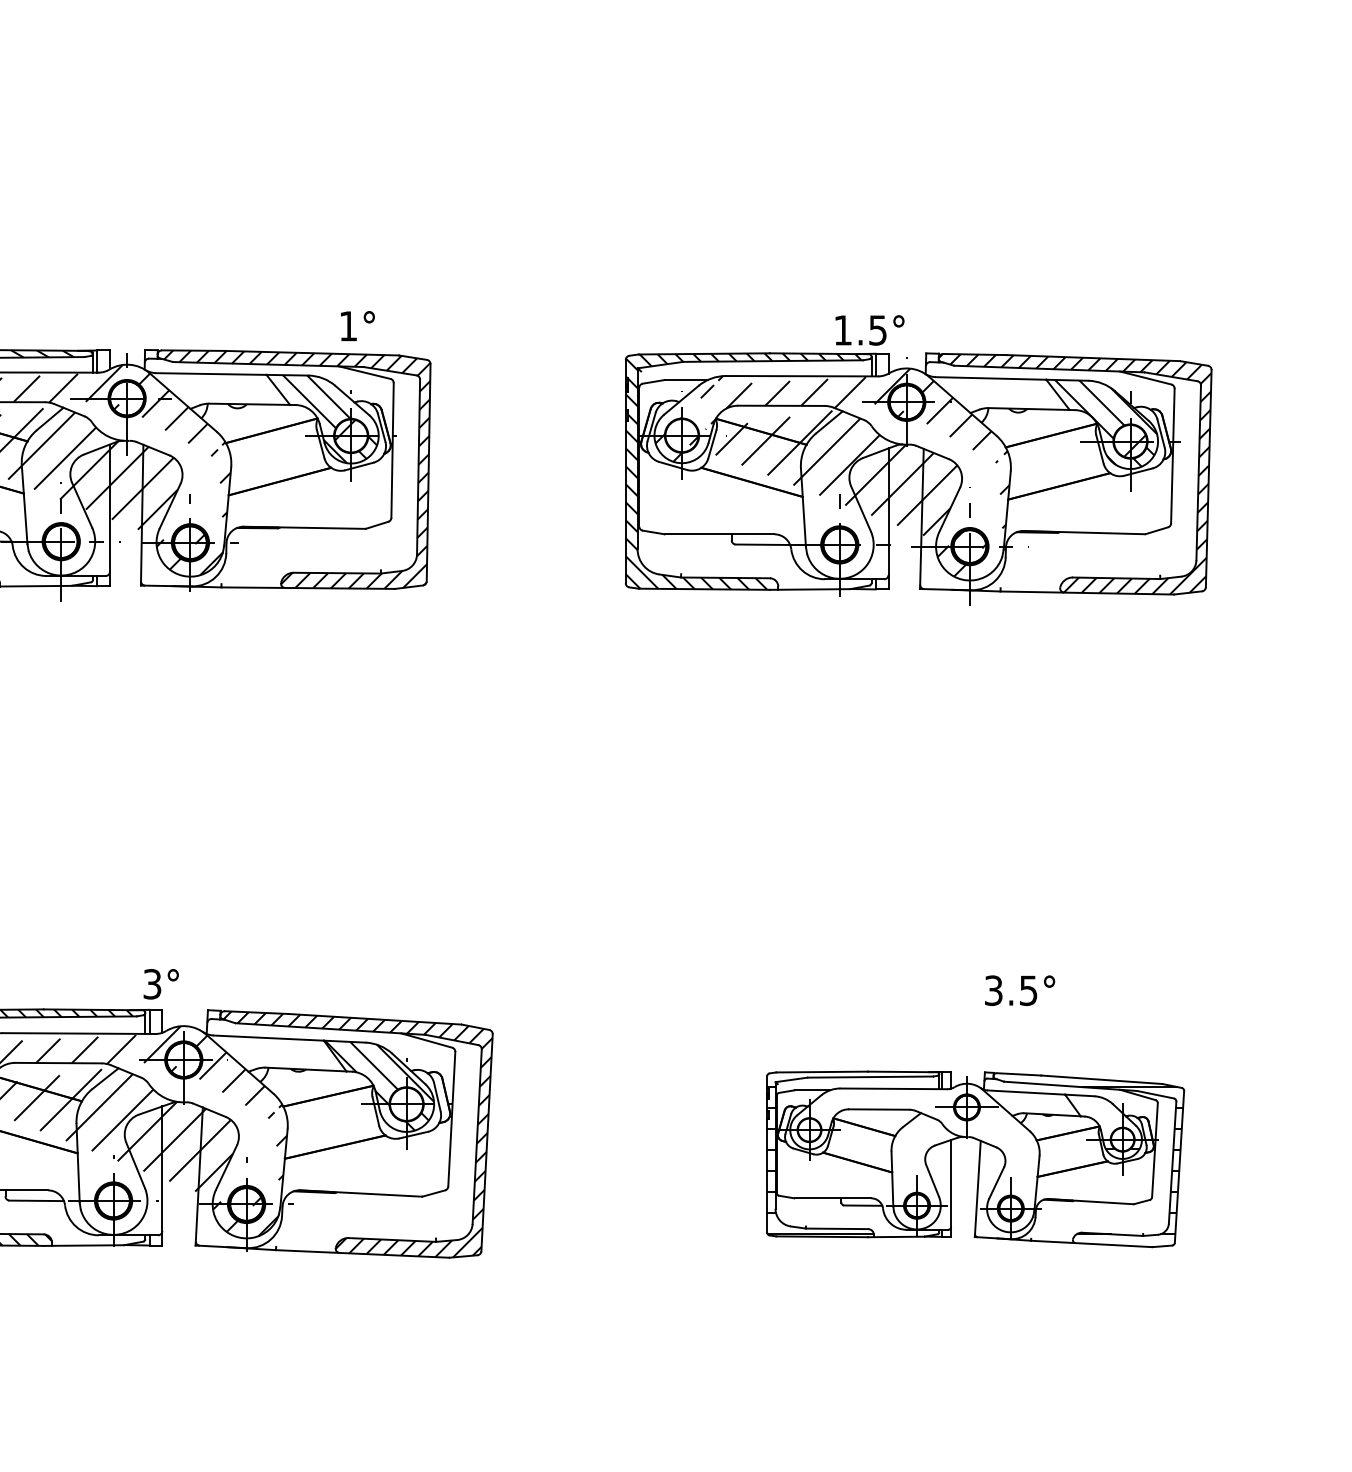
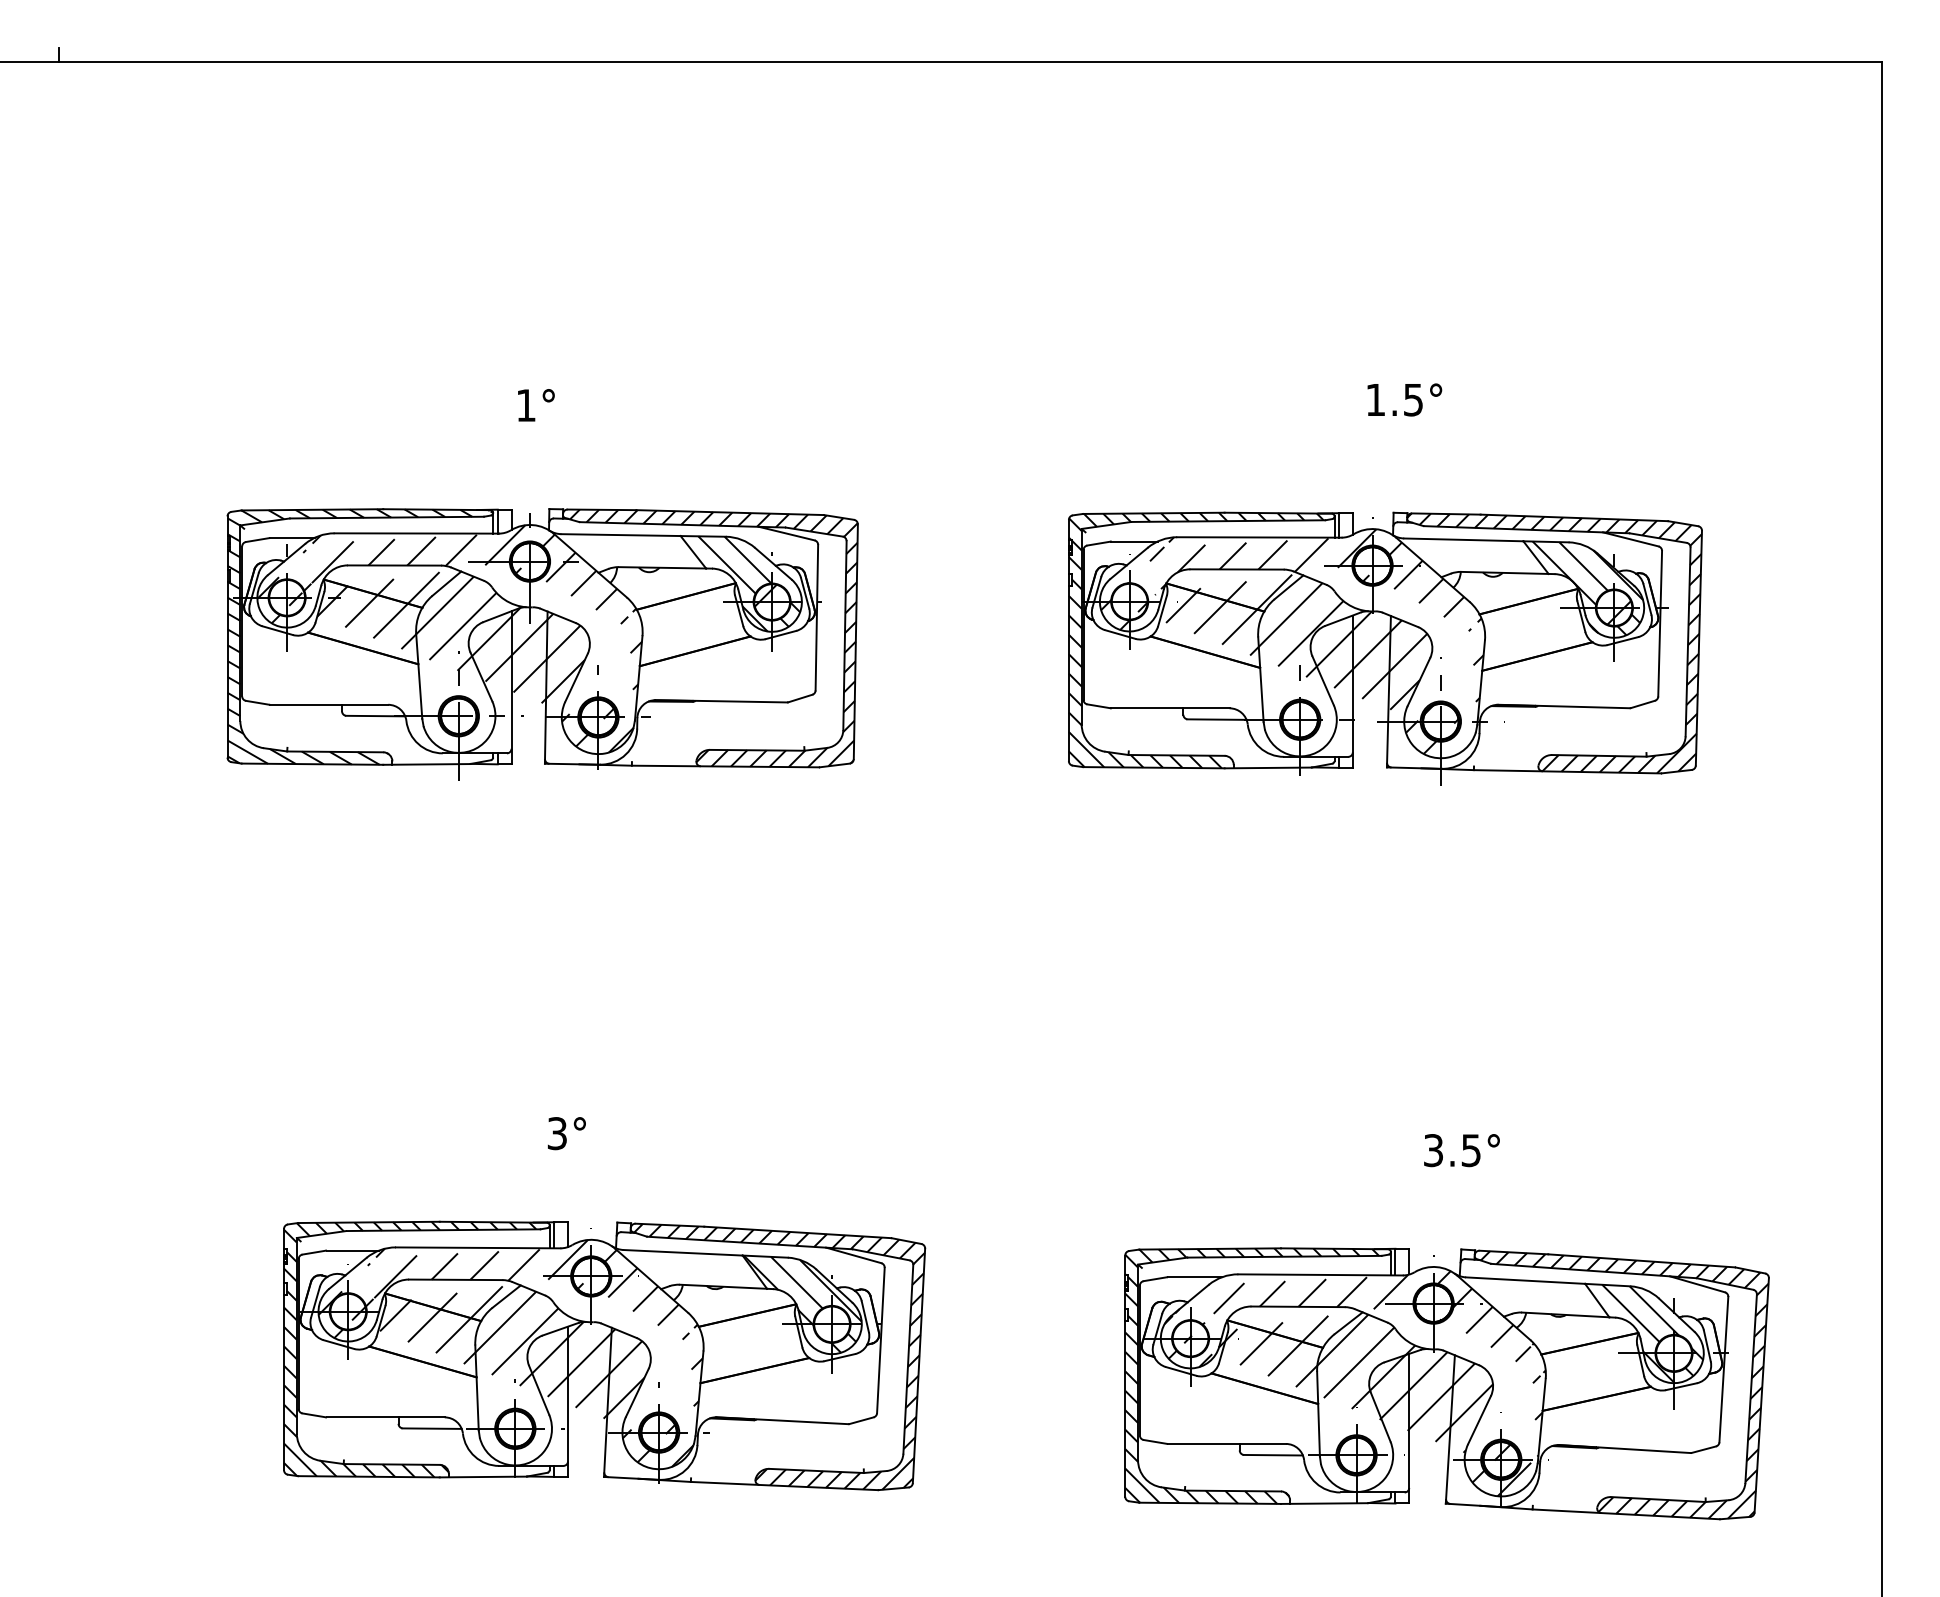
text: (357, 326) -> (536, 405), moved
text: (869, 329) -> (1404, 399), moved
text: (160, 984) -> (566, 1133), moved
text: (1019, 990) -> (1461, 1150), moved
part: (975, 1159) -> (1446, 1383), size x1.43

